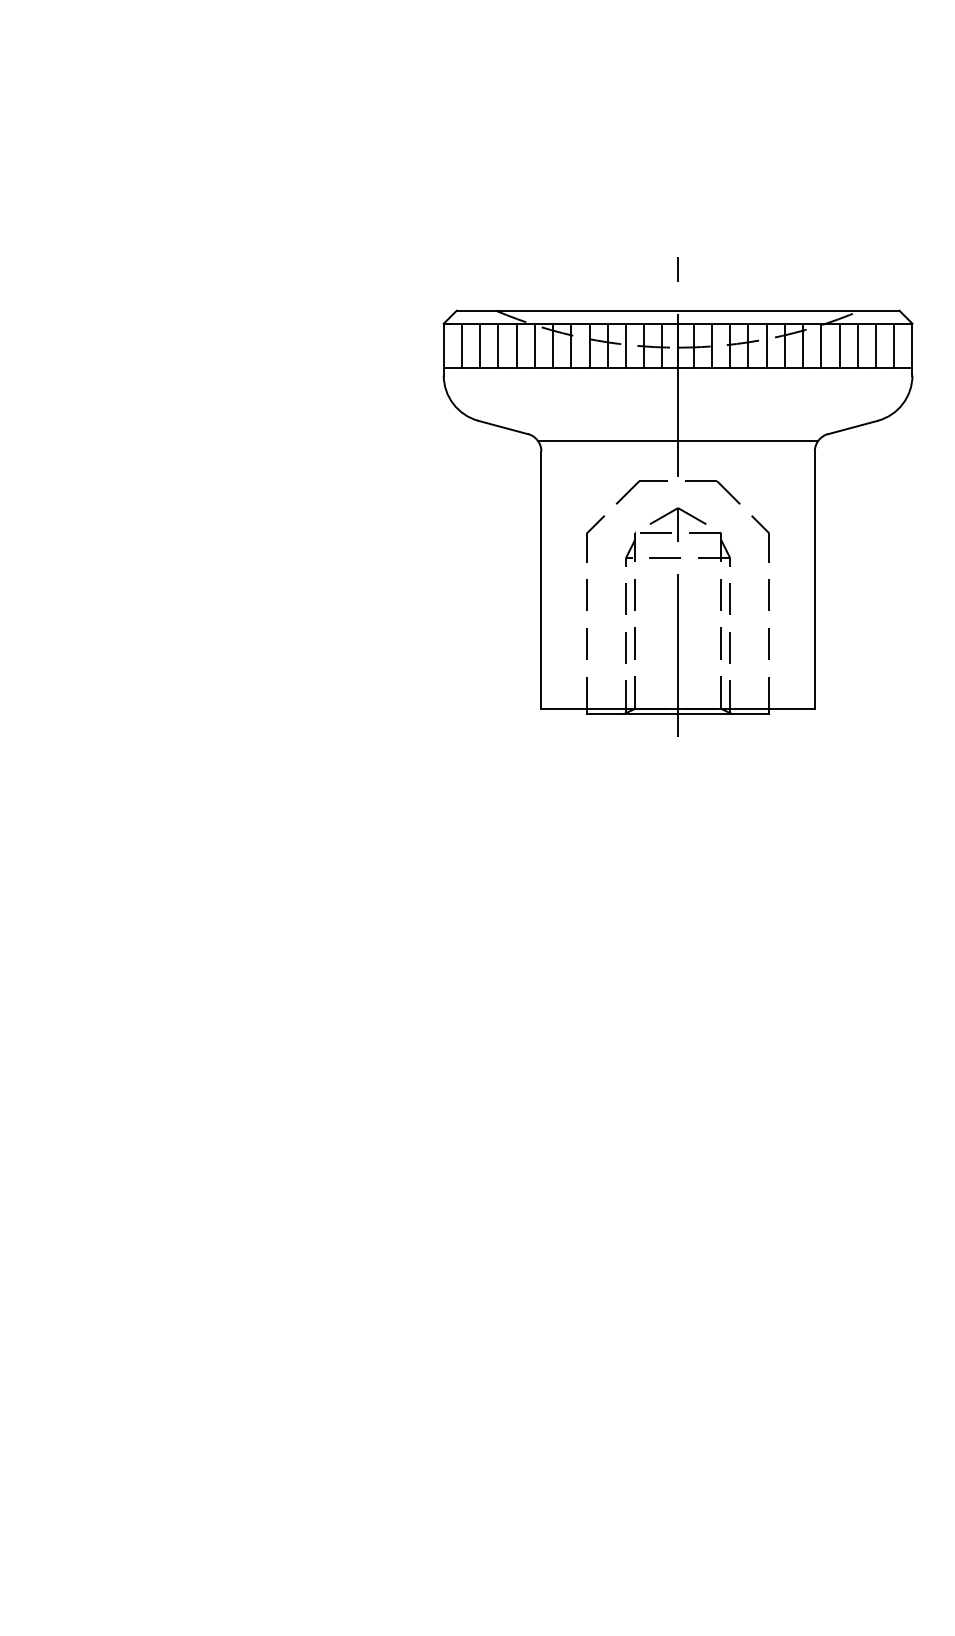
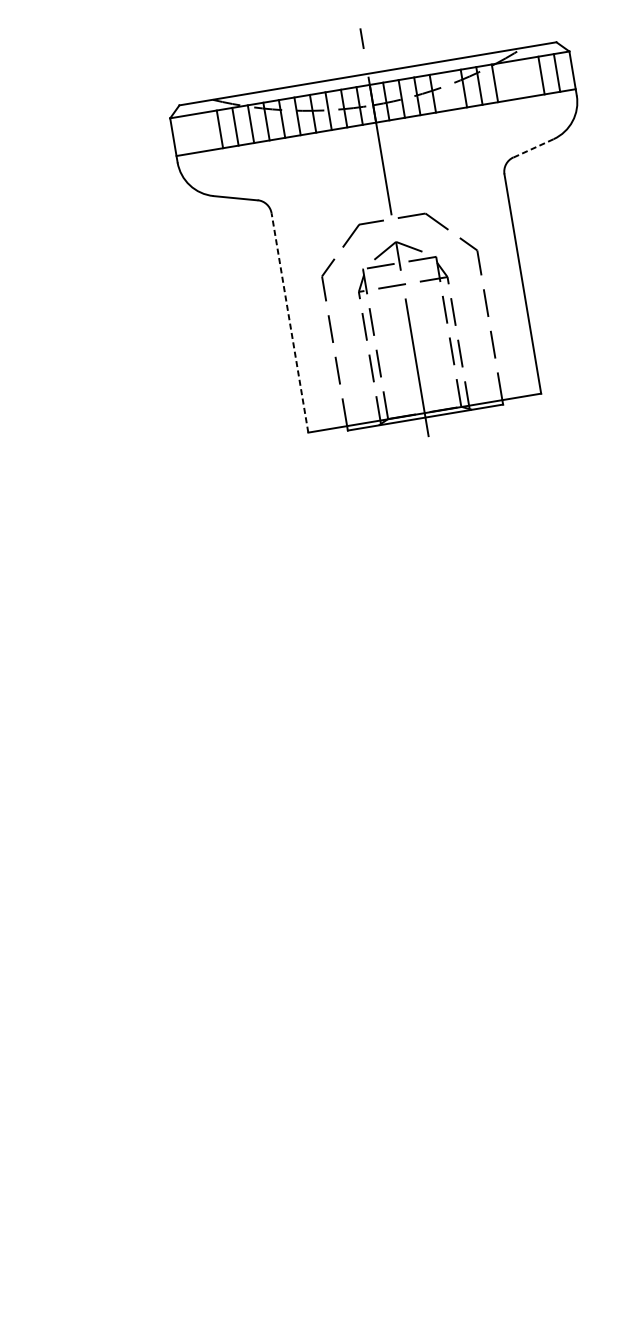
line: (461, 345) -> (188, 134), removed
line: (480, 345) -> (204, 131), removed
line: (766, 345) -> (448, 90), removed
line: (839, 345) -> (510, 80), removed
line: (857, 345) -> (525, 77), removed
line: (853, 427) -> (533, 148), solid -> dashed
line: (677, 440) -> (385, 184), removed
line: (541, 580) -> (290, 323), solid -> dashed

